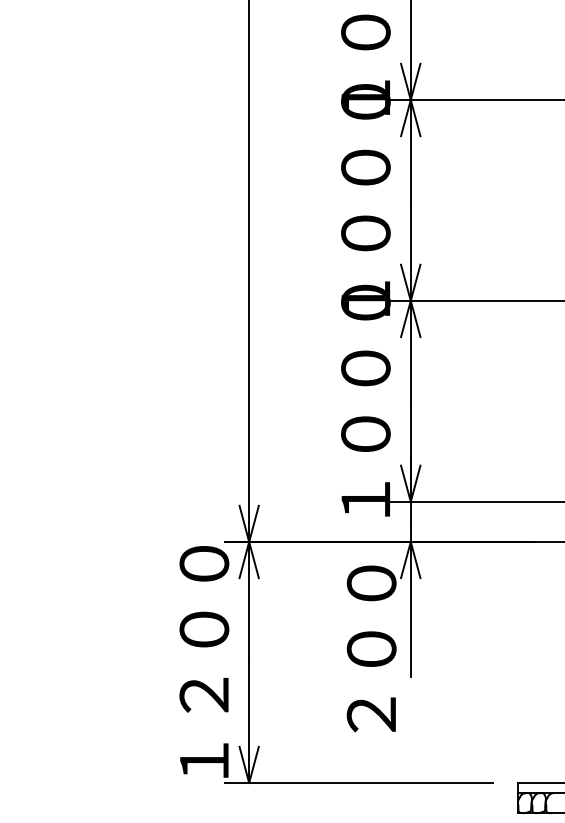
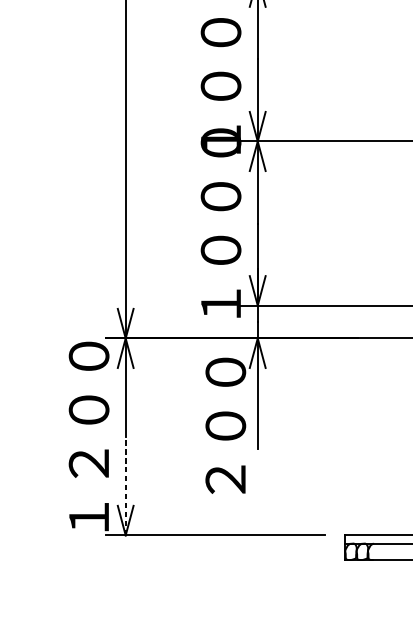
line: (249, 722) -> (125, 485), solid -> dashed

